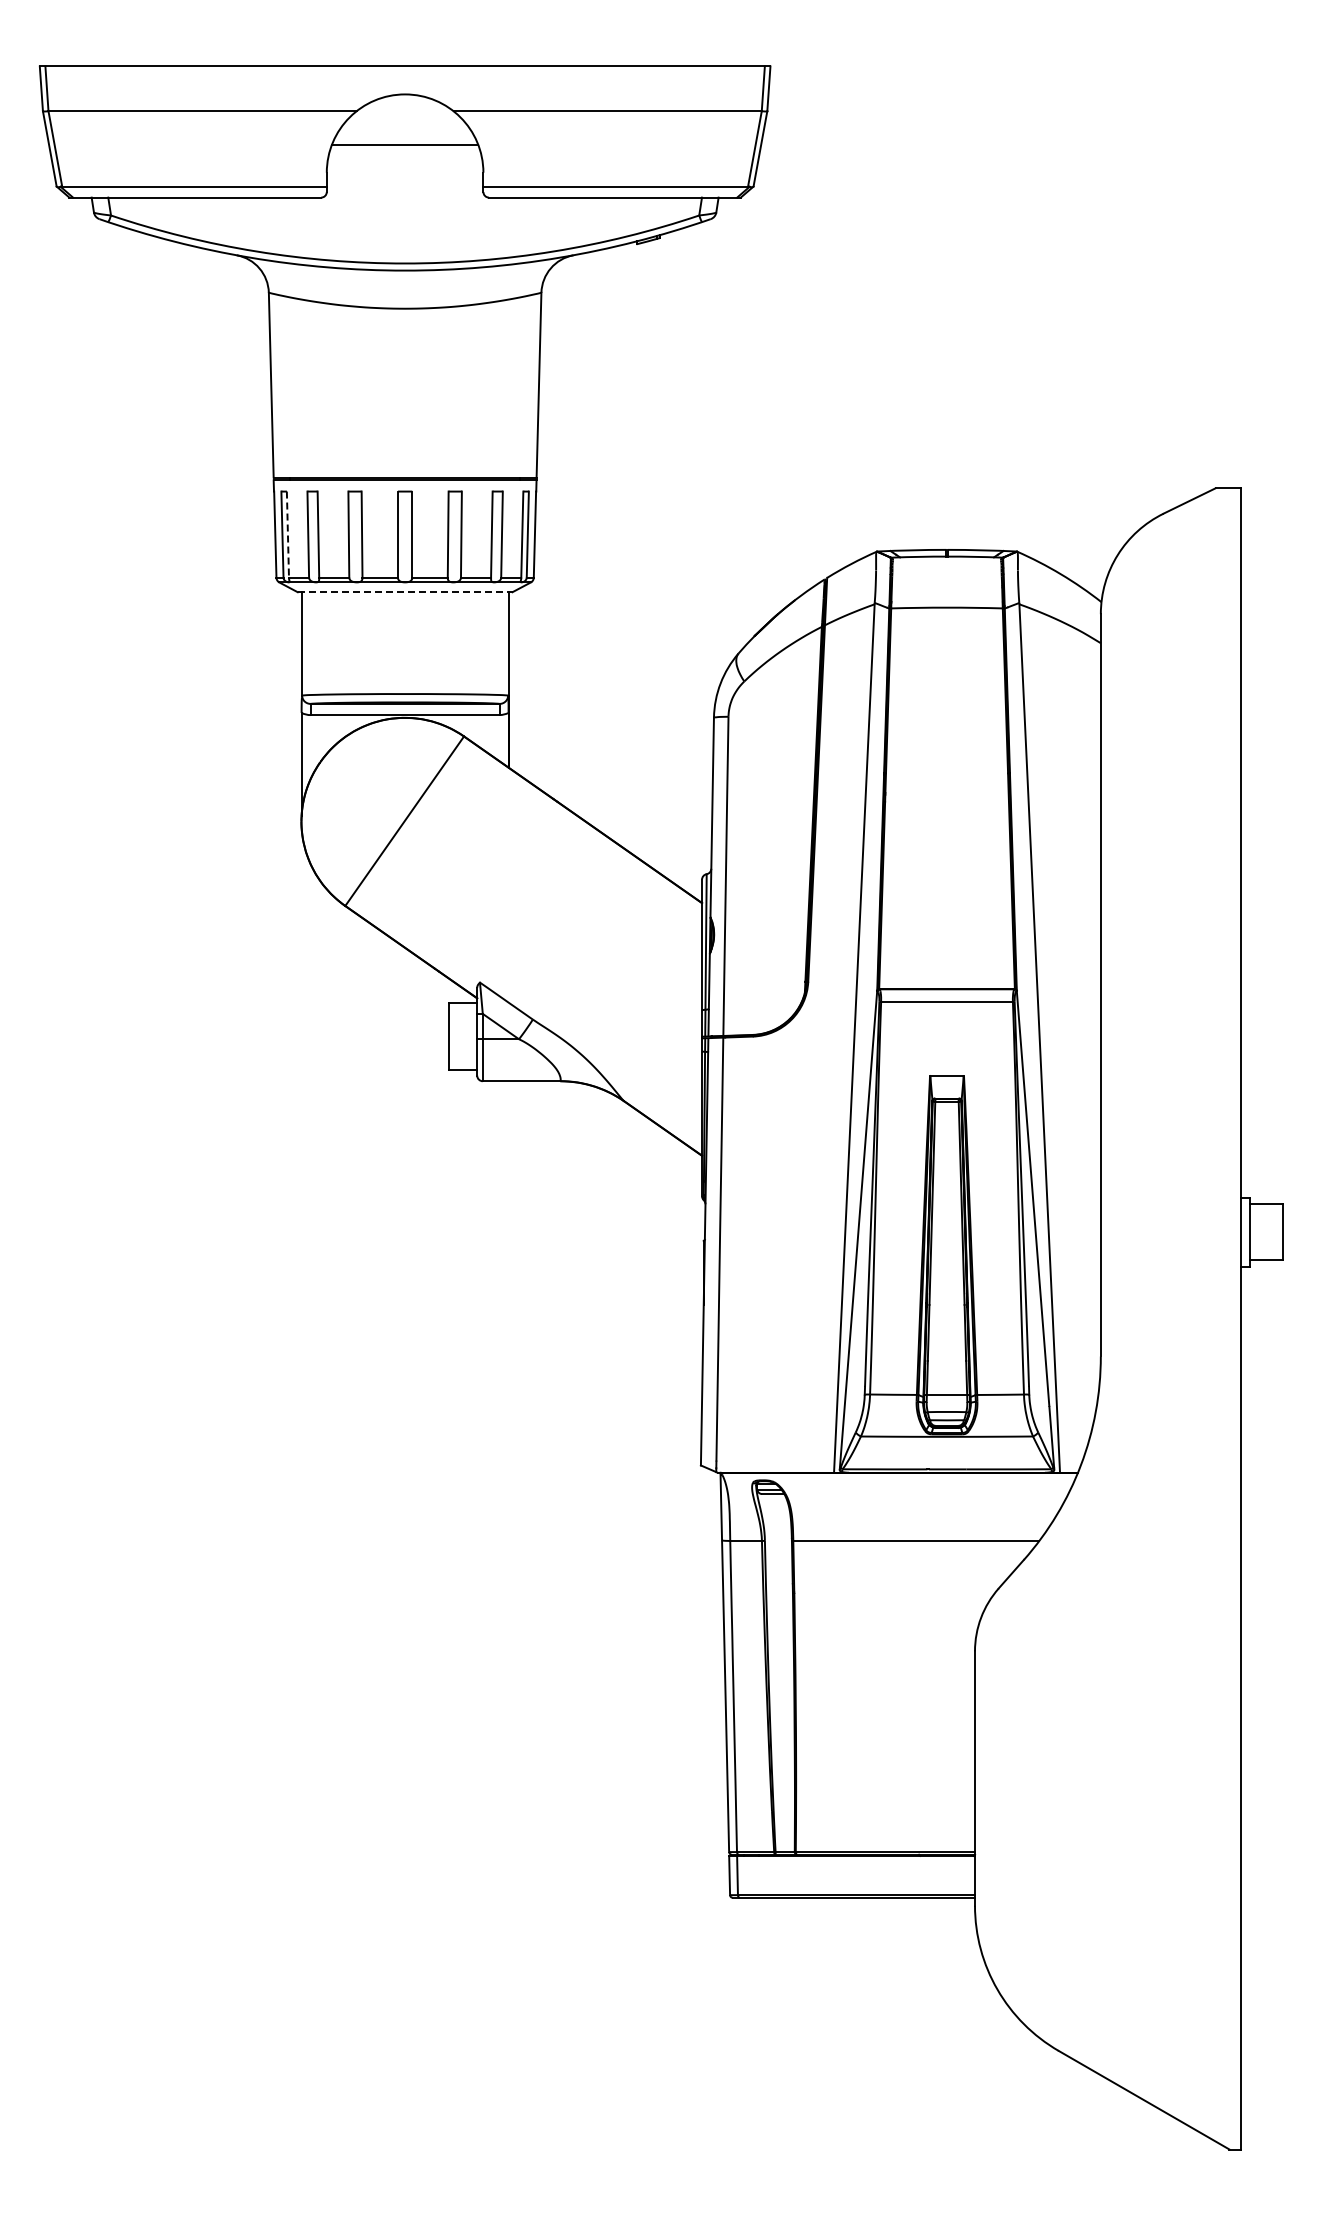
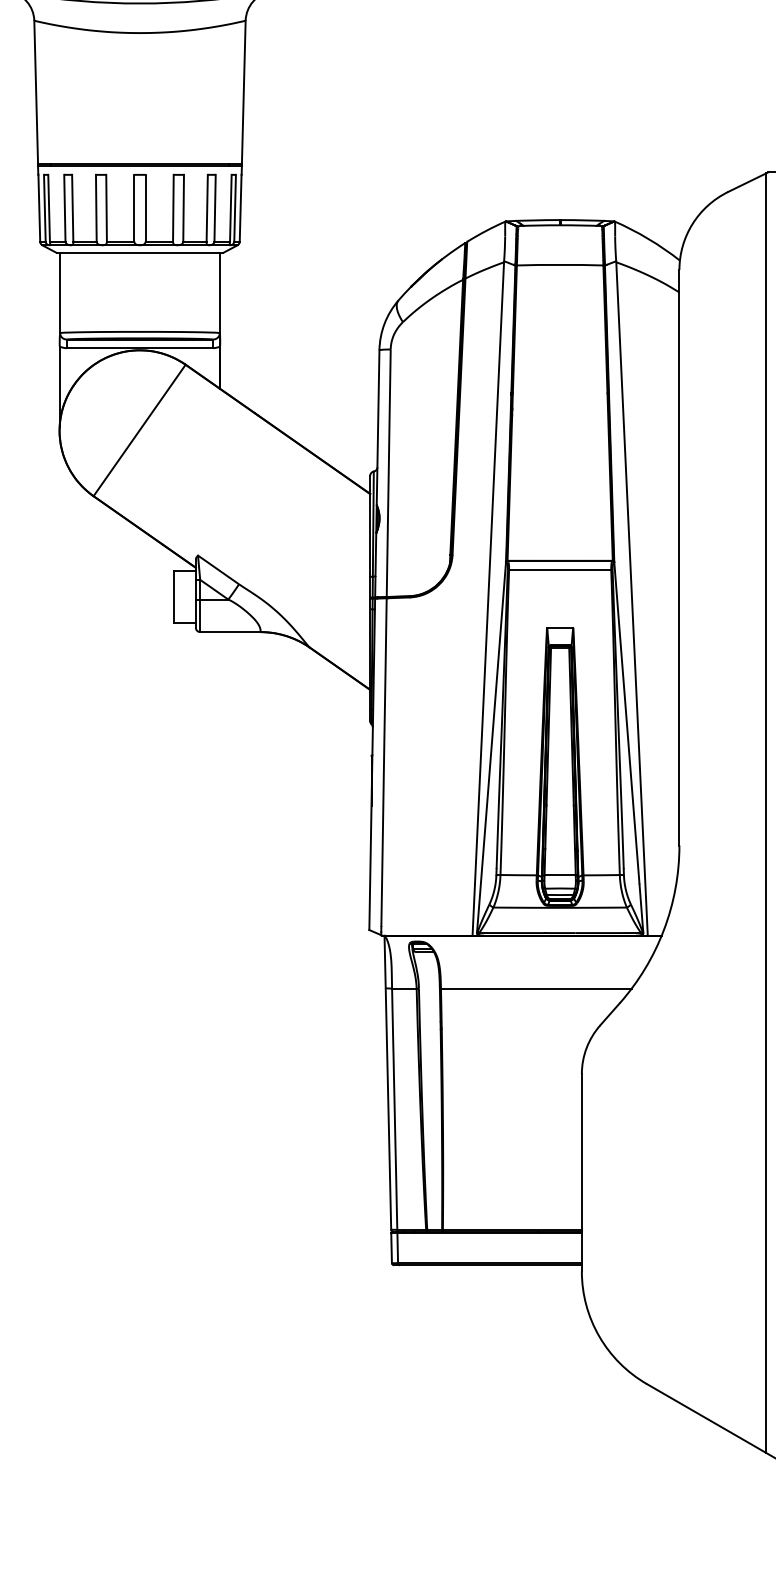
line: (287, 535) -> (48, 208), dashed -> solid
line: (405, 592) -> (140, 253), dashed -> solid
line: (1212, 1314) -> (766, 812), added

